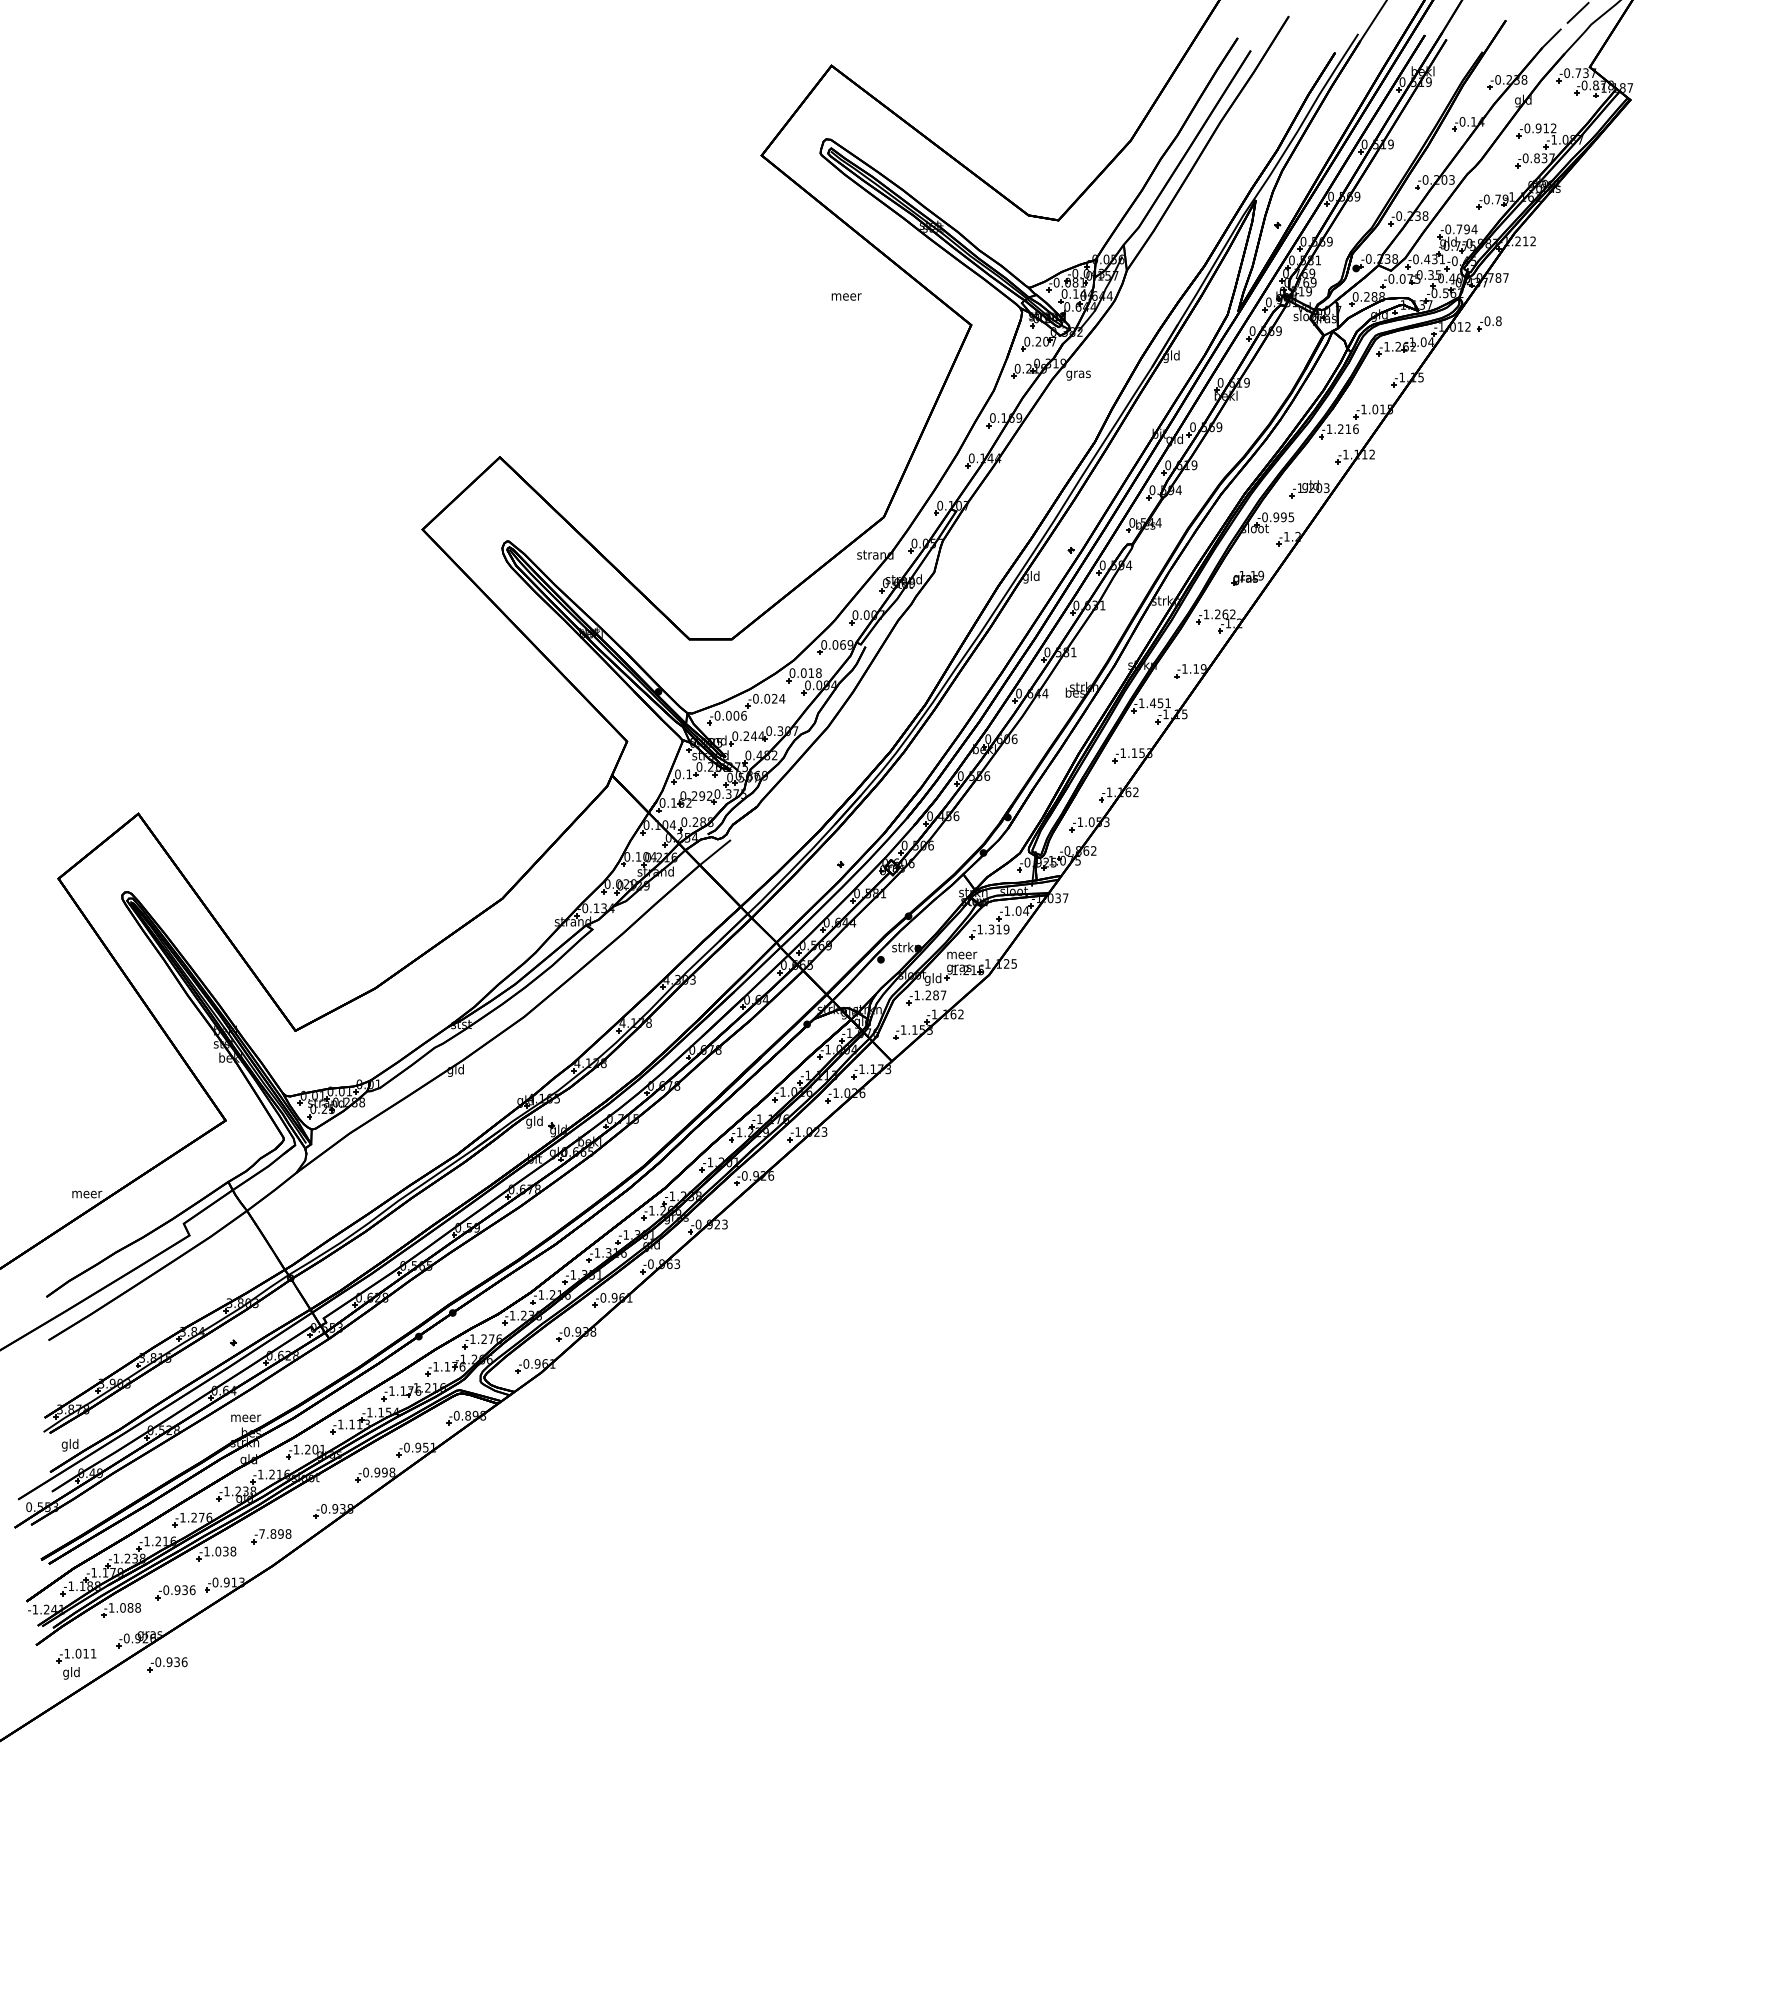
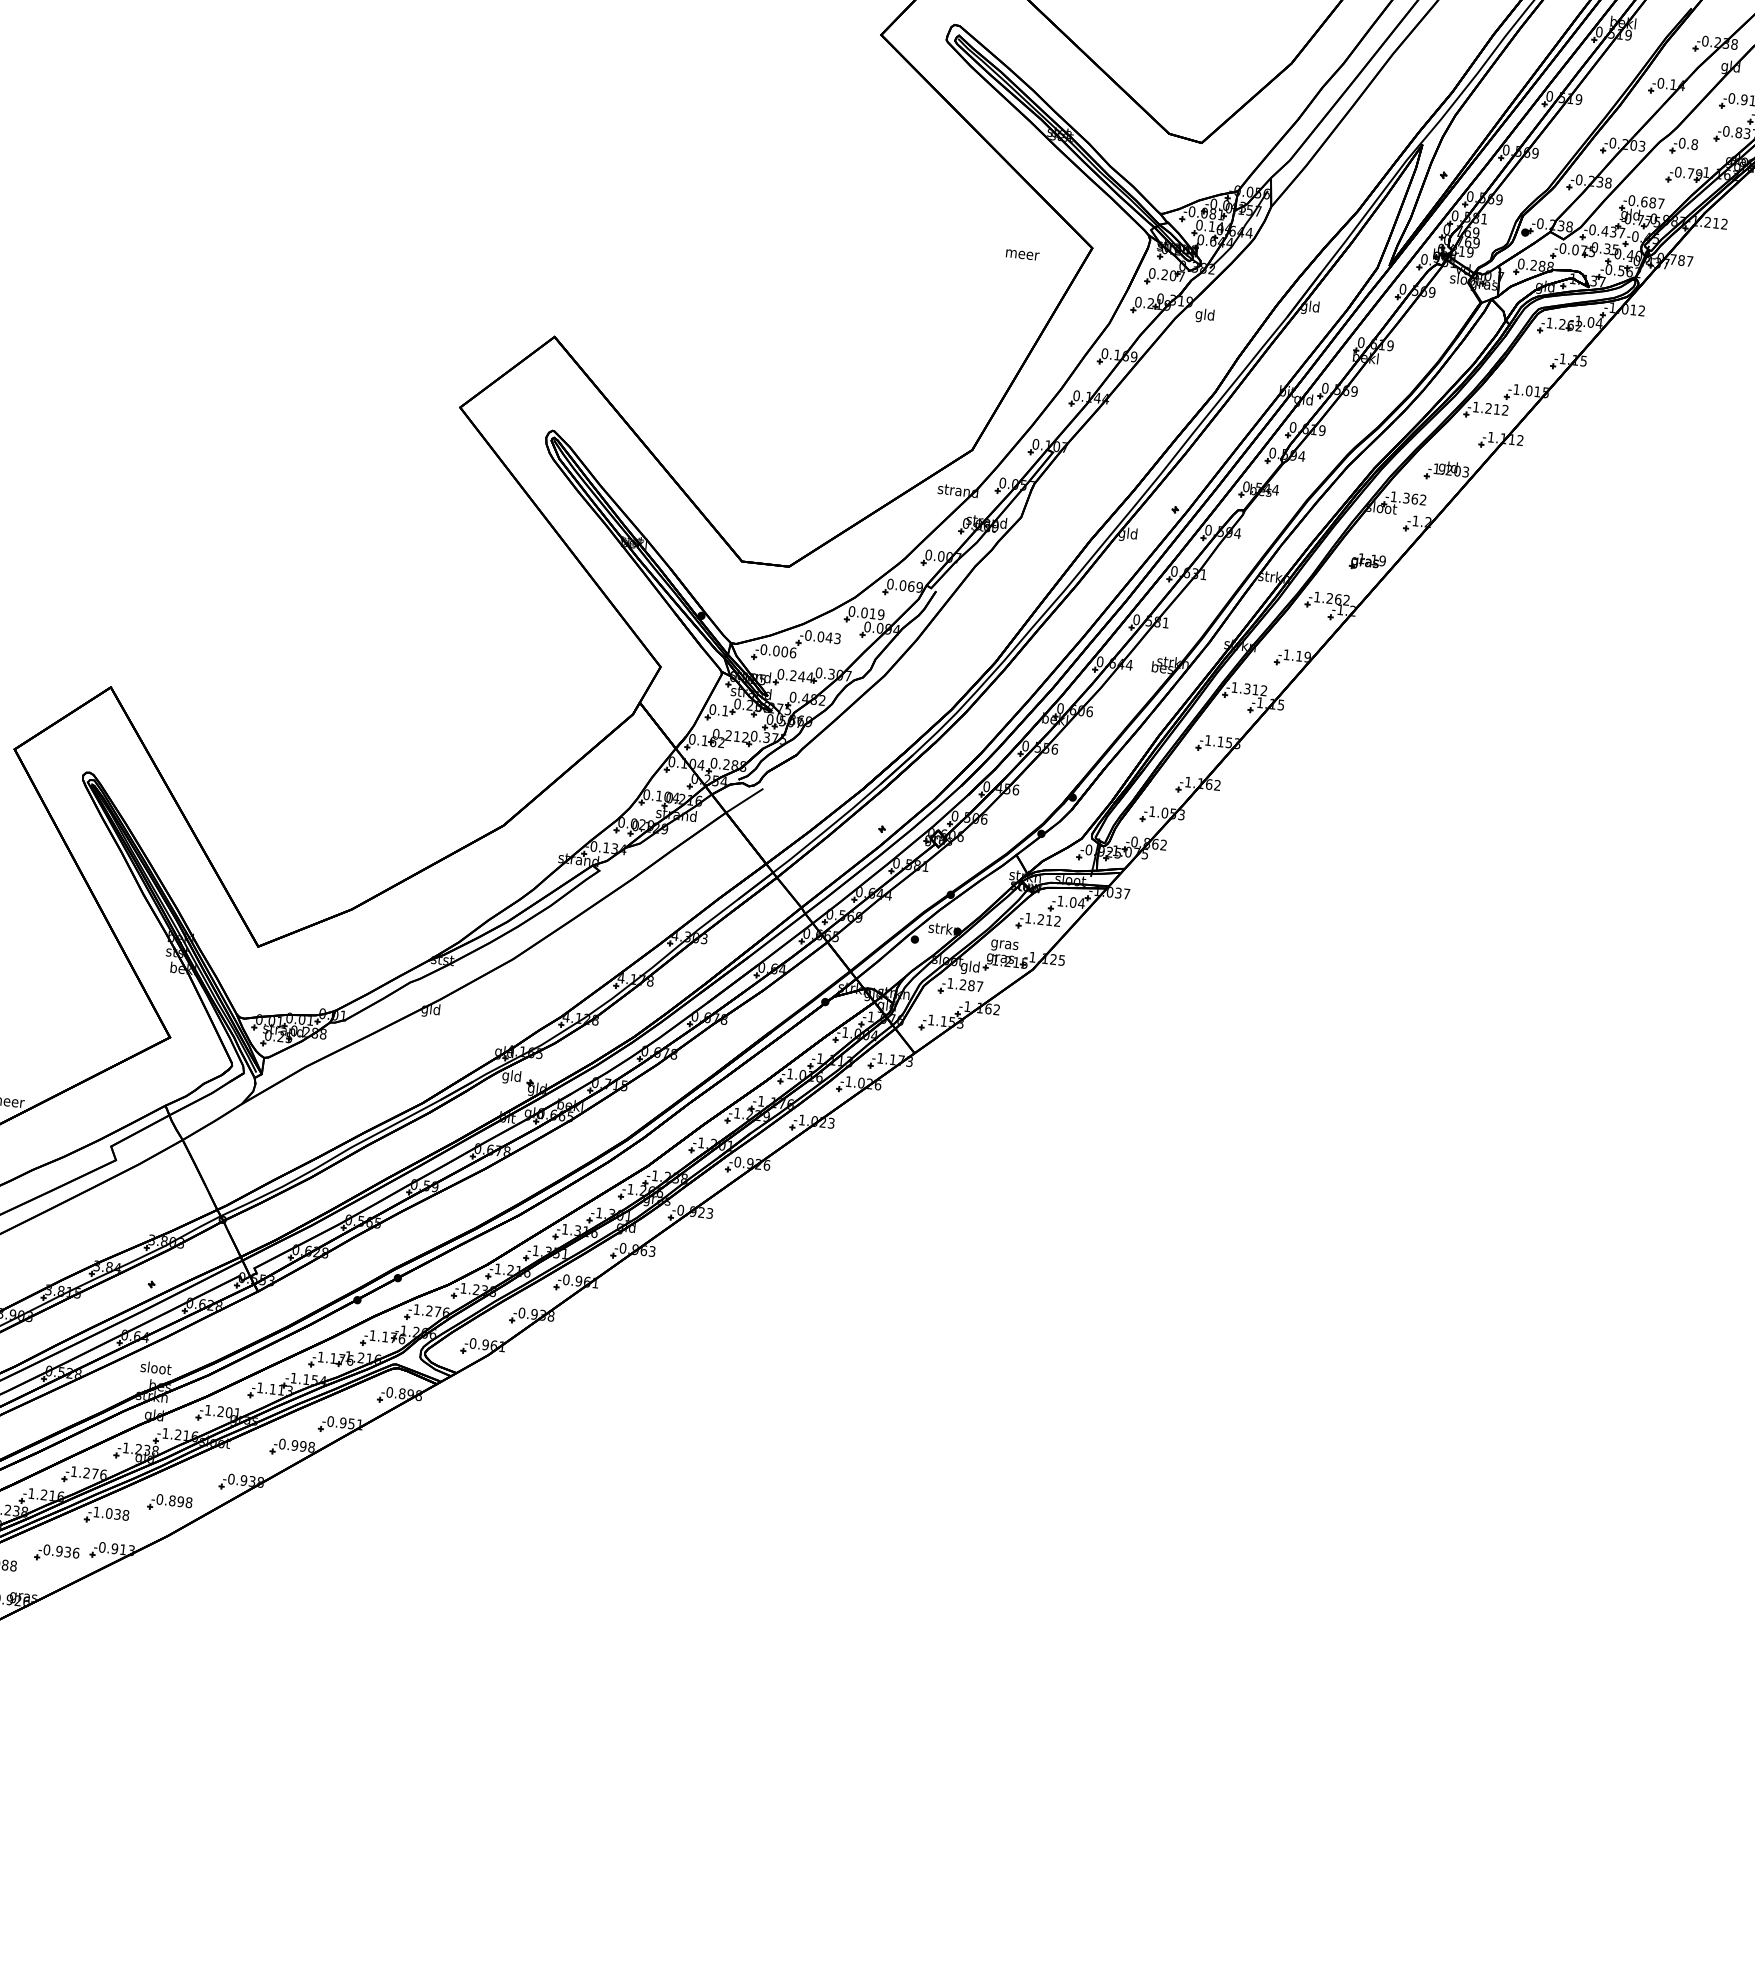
text: (1466, 229) -> (1652, 202), -0.794 -> -0.687
text: (1442, 259) -> (1621, 233), -0.431 -> -0.437
text: (846, 296) -> (1022, 254), moved
part: (1489, 323) -> (1684, 145), moved
text: (1078, 374) -> (1205, 316), gras -> gld
text: (1355, 429) -> (1504, 410), -1.216 -> -1.212
text: (1278, 517) -> (1408, 498), -0.995 -> -1.362
text: (818, 672) -> (880, 614), 0.018 -> 0.019
text: (778, 698) -> (833, 637), -0.024 -> -0.043
text: (1160, 703) -> (1255, 690), -1.451 -> -1.312
text: (702, 795) -> (737, 735), 0.292 -> 0.212
text: (998, 929) -> (1048, 920), -1.319 -> -1.212
text: (962, 956) -> (1005, 945), meer -> gras
text: (246, 1417) -> (156, 1368), meer -> sloot
text: (262, 1533) -> (160, 1498), -7.898 -> -0.898
part: (167, 1664) -> (39, 1632), removed

